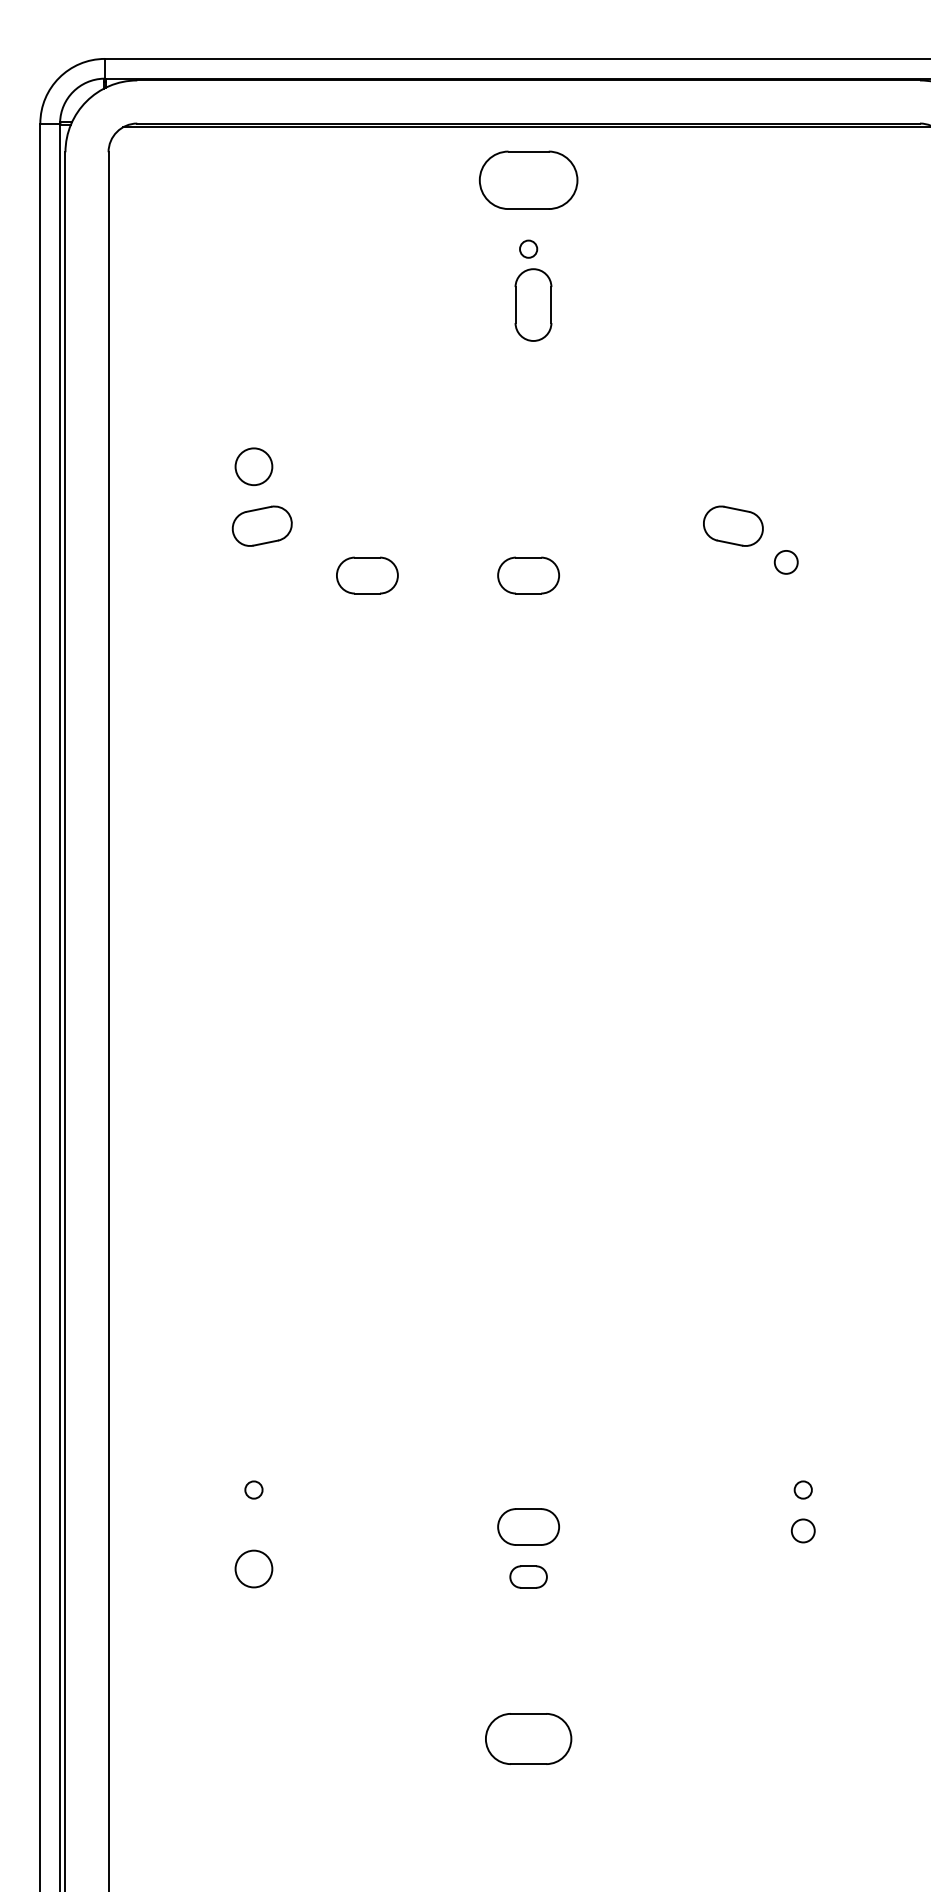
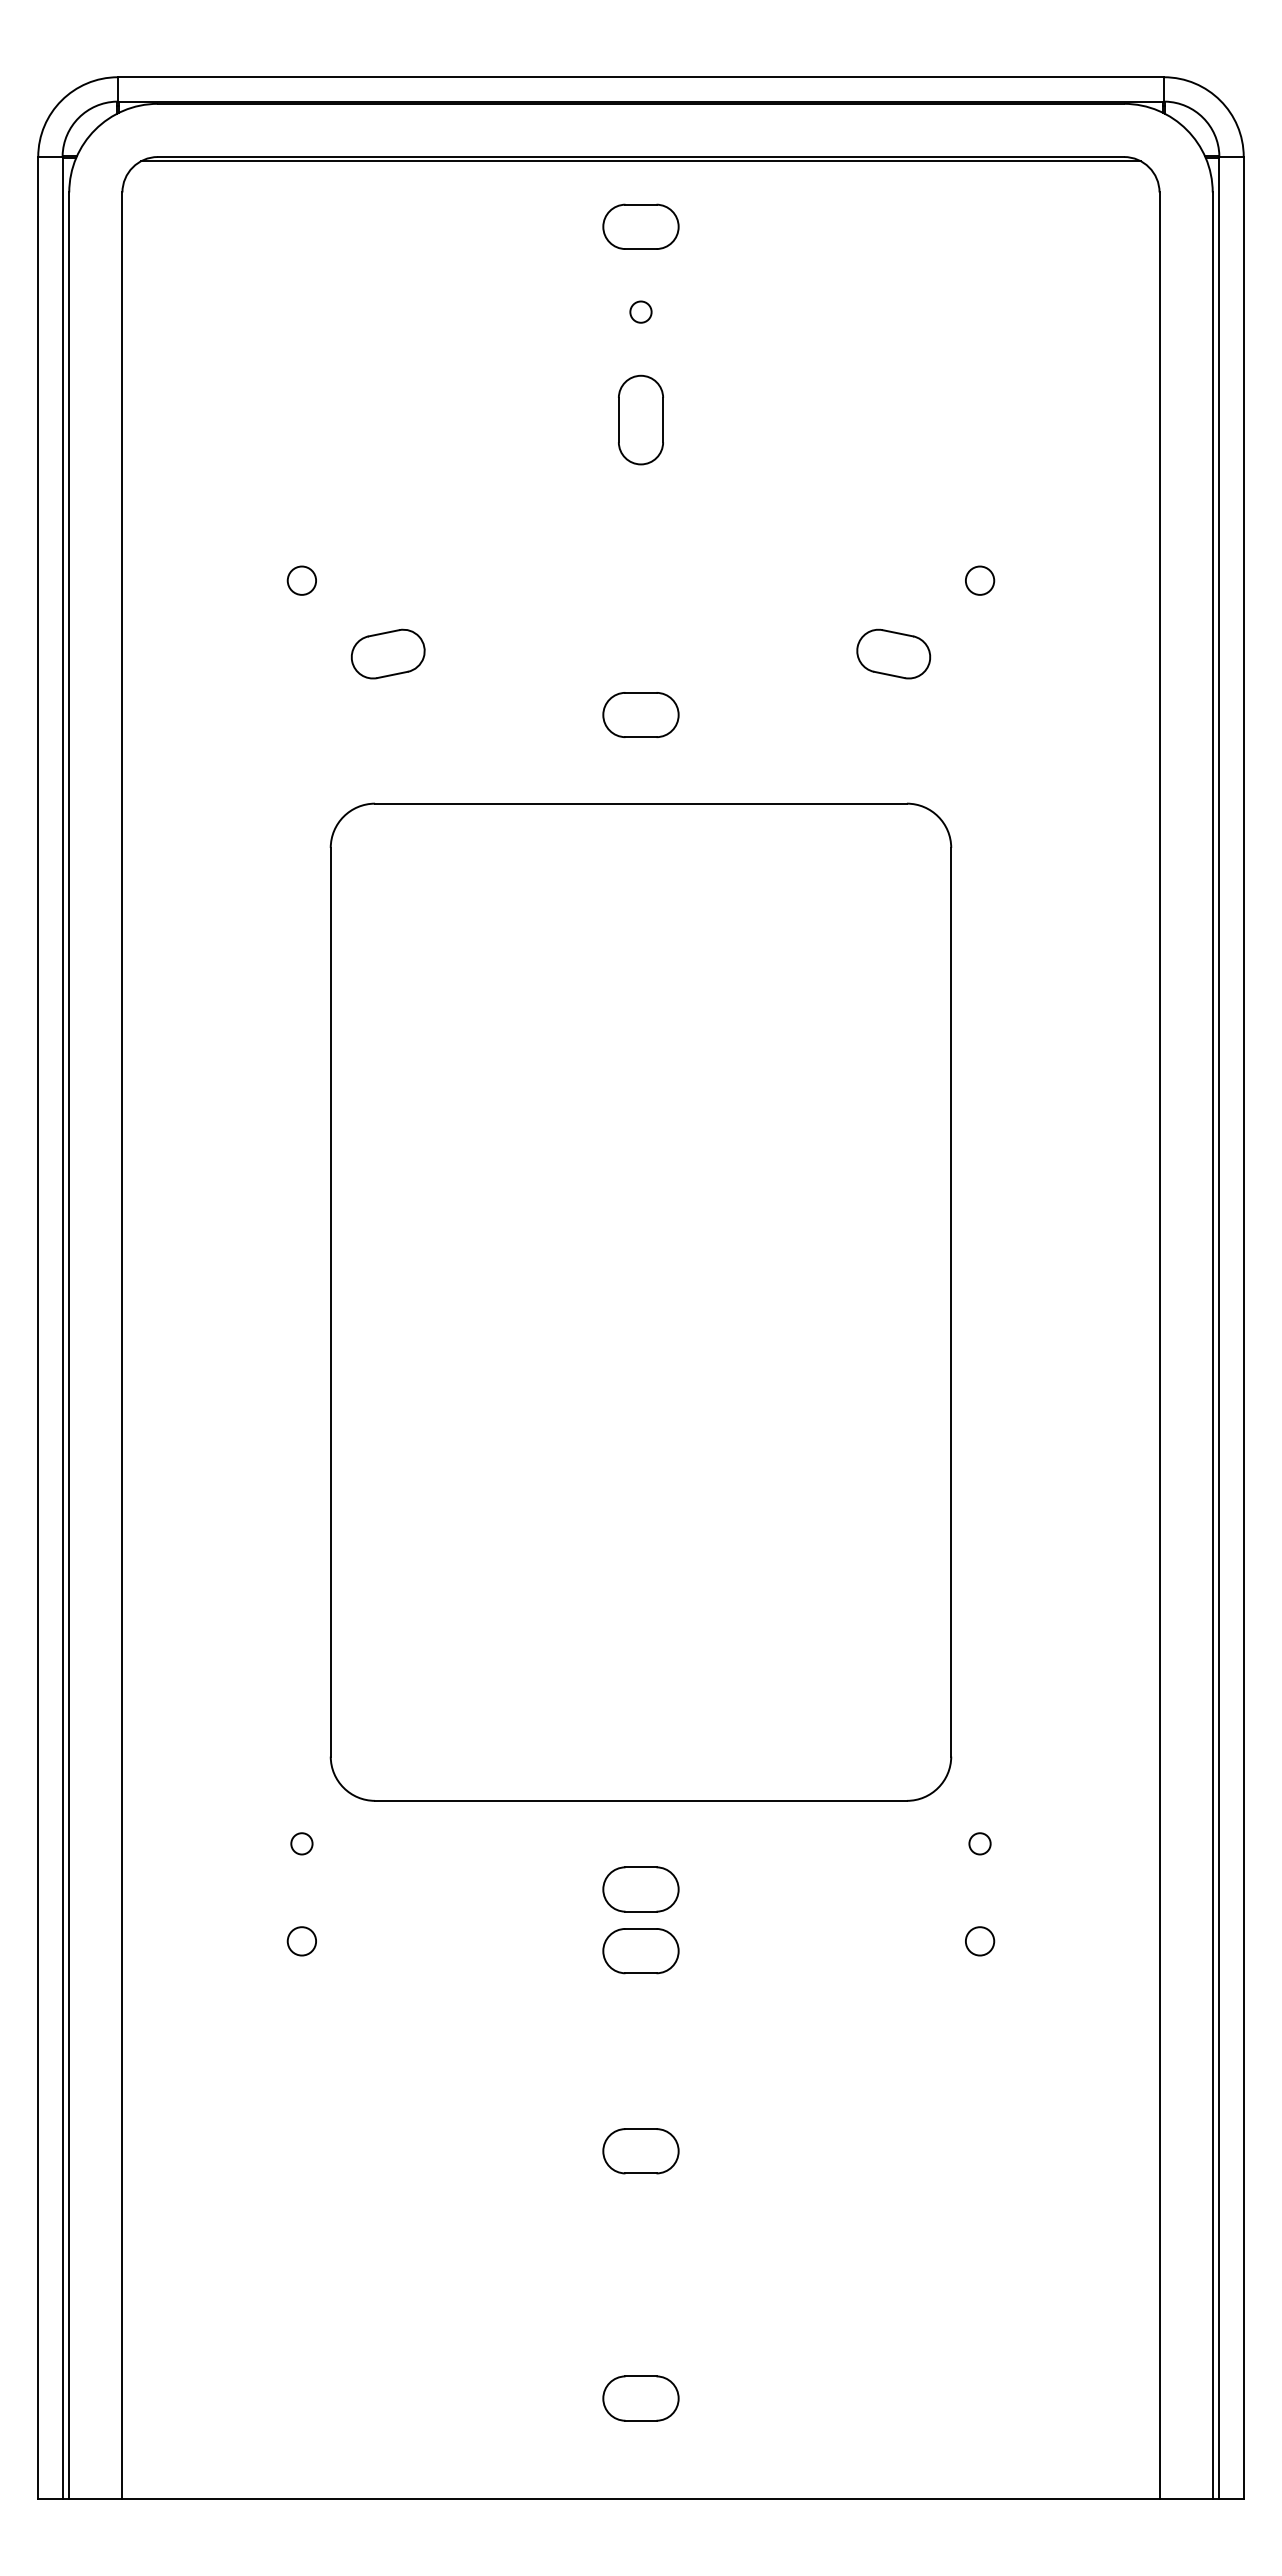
part: (528, 179) -> (640, 226), size x0.62
part: (533, 304) -> (640, 419), moved
circle: (253, 466) -> (301, 580), size x0.62
part: (261, 525) -> (387, 653), moved
circle: (786, 562) -> (980, 580), moved
part: (367, 575) -> (441, 714), removed
part: (528, 1050) -> (640, 1301), added
circle: (803, 1531) -> (980, 1941), moved
circle: (253, 1569) -> (301, 1941), size x0.62
part: (528, 1577) -> (640, 1951), size x1.67
part: (528, 1739) -> (640, 2151), size x0.71

